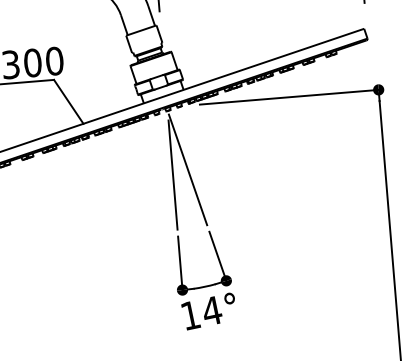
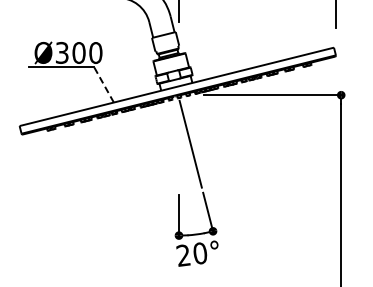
line: (68, 101) -> (103, 84), solid -> dashed
line: (172, 175) -> (178, 147), removed
text: (200, 313) -> (191, 254), 14° -> 20°

